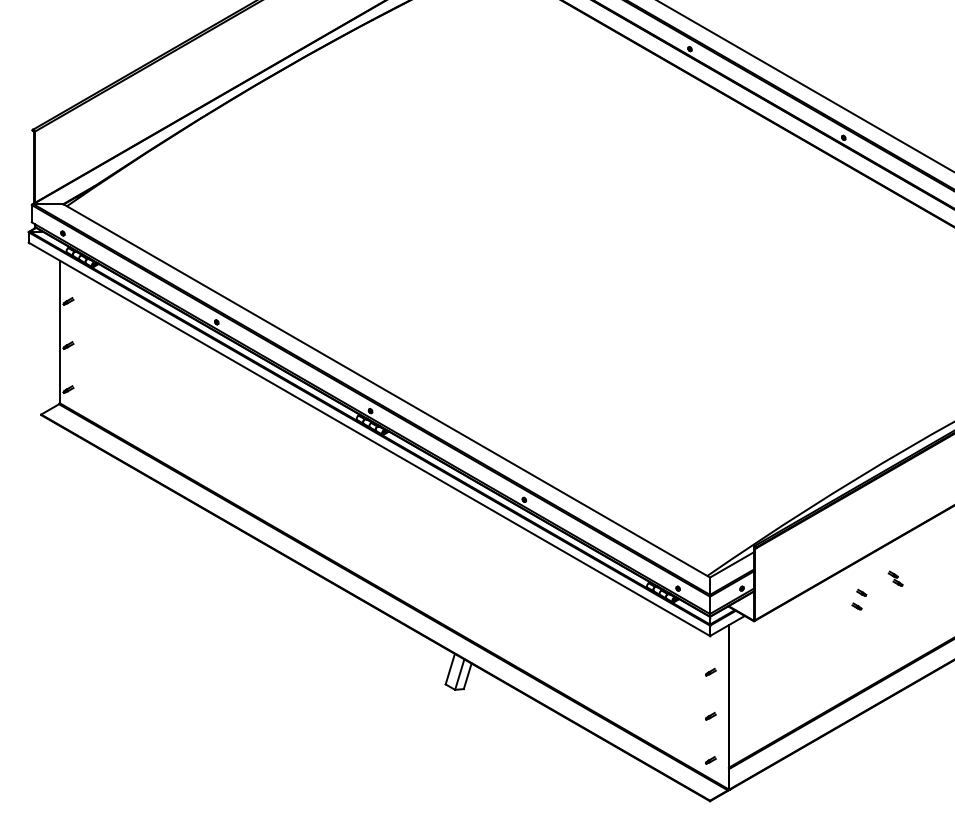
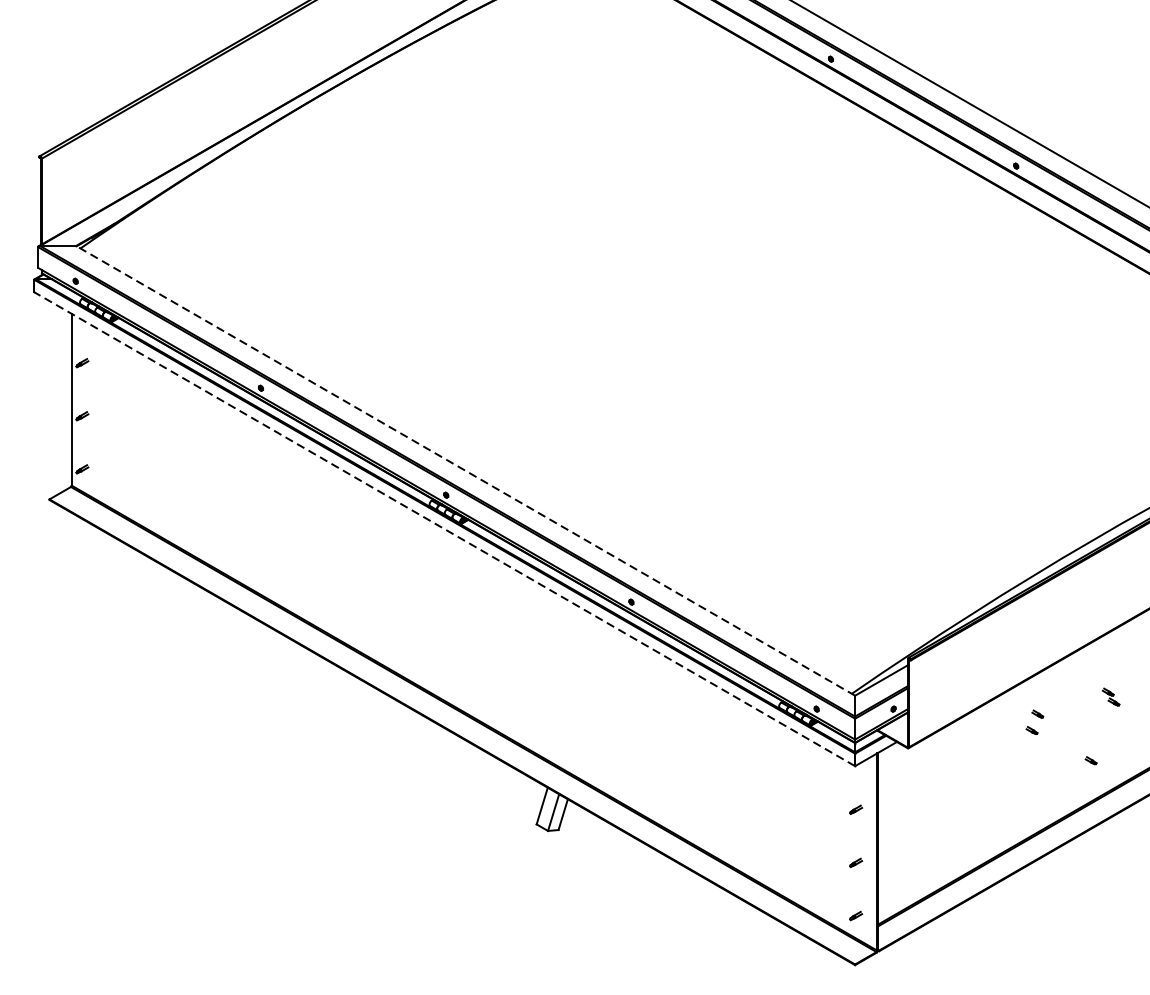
line: (386, 390) -> (465, 470), solid -> dashed
line: (368, 439) -> (443, 529), solid -> dashed
part: (895, 578) -> (1111, 696), moved
part: (905, 631) -> (1090, 760), added

